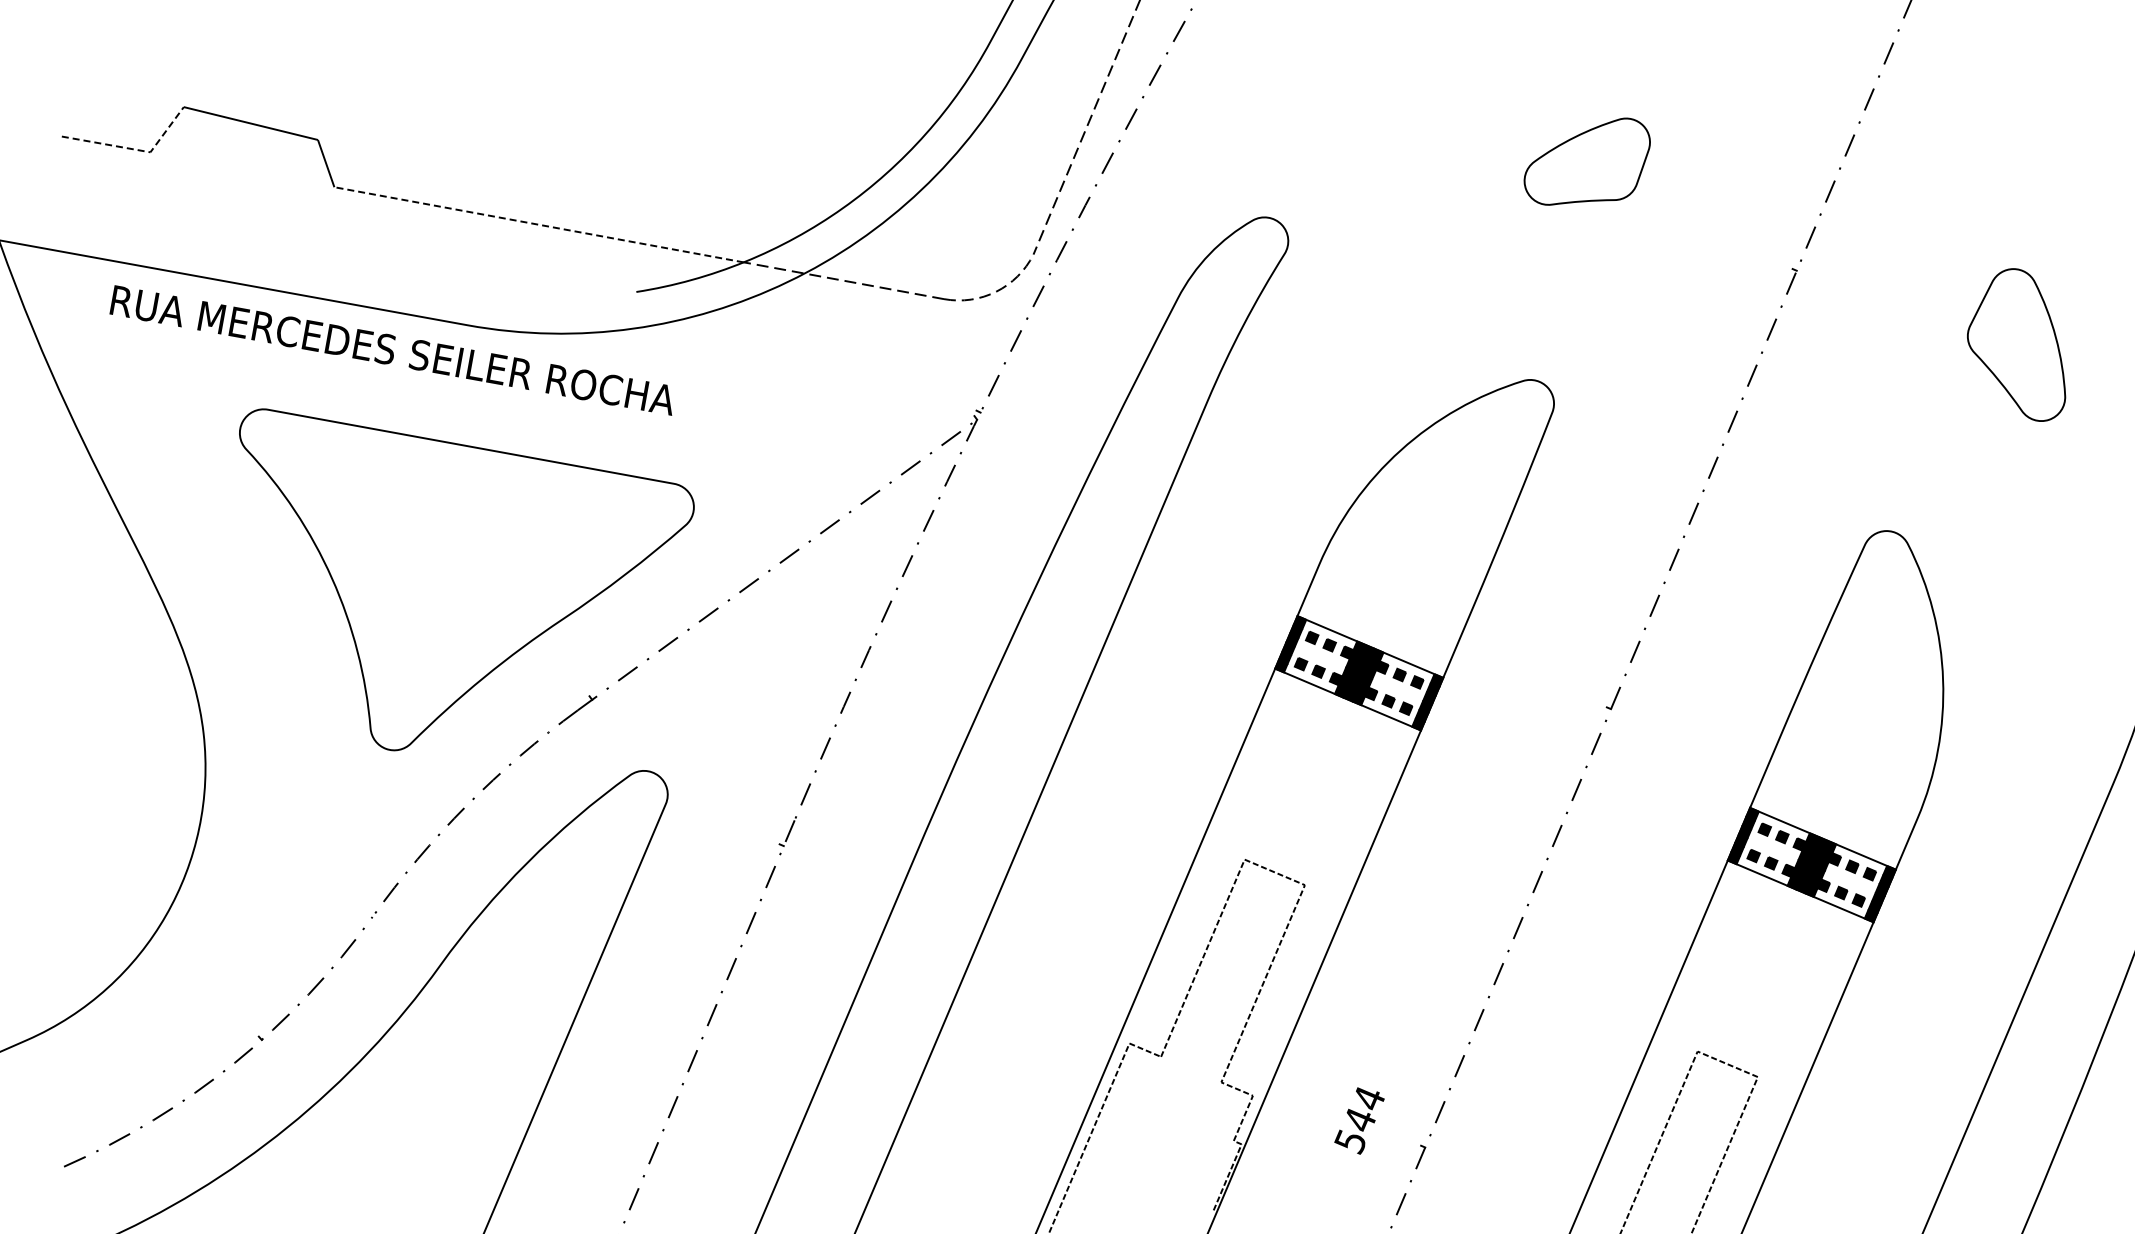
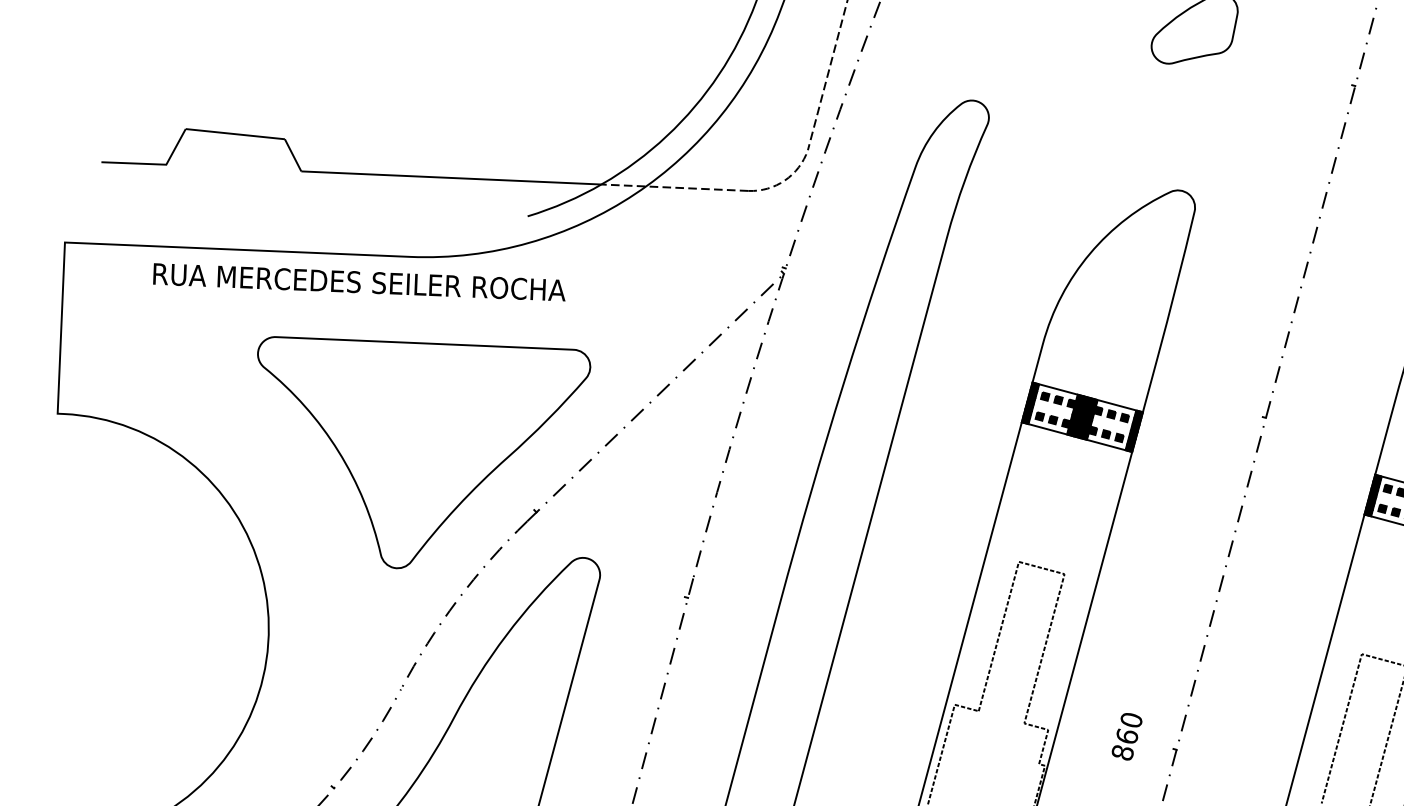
line: (134, 149) -> (154, 164), dashed -> solid
line: (538, 224) -> (450, 177), dashed -> solid
text: (1359, 1120) -> (1126, 737), 544 -> 860

